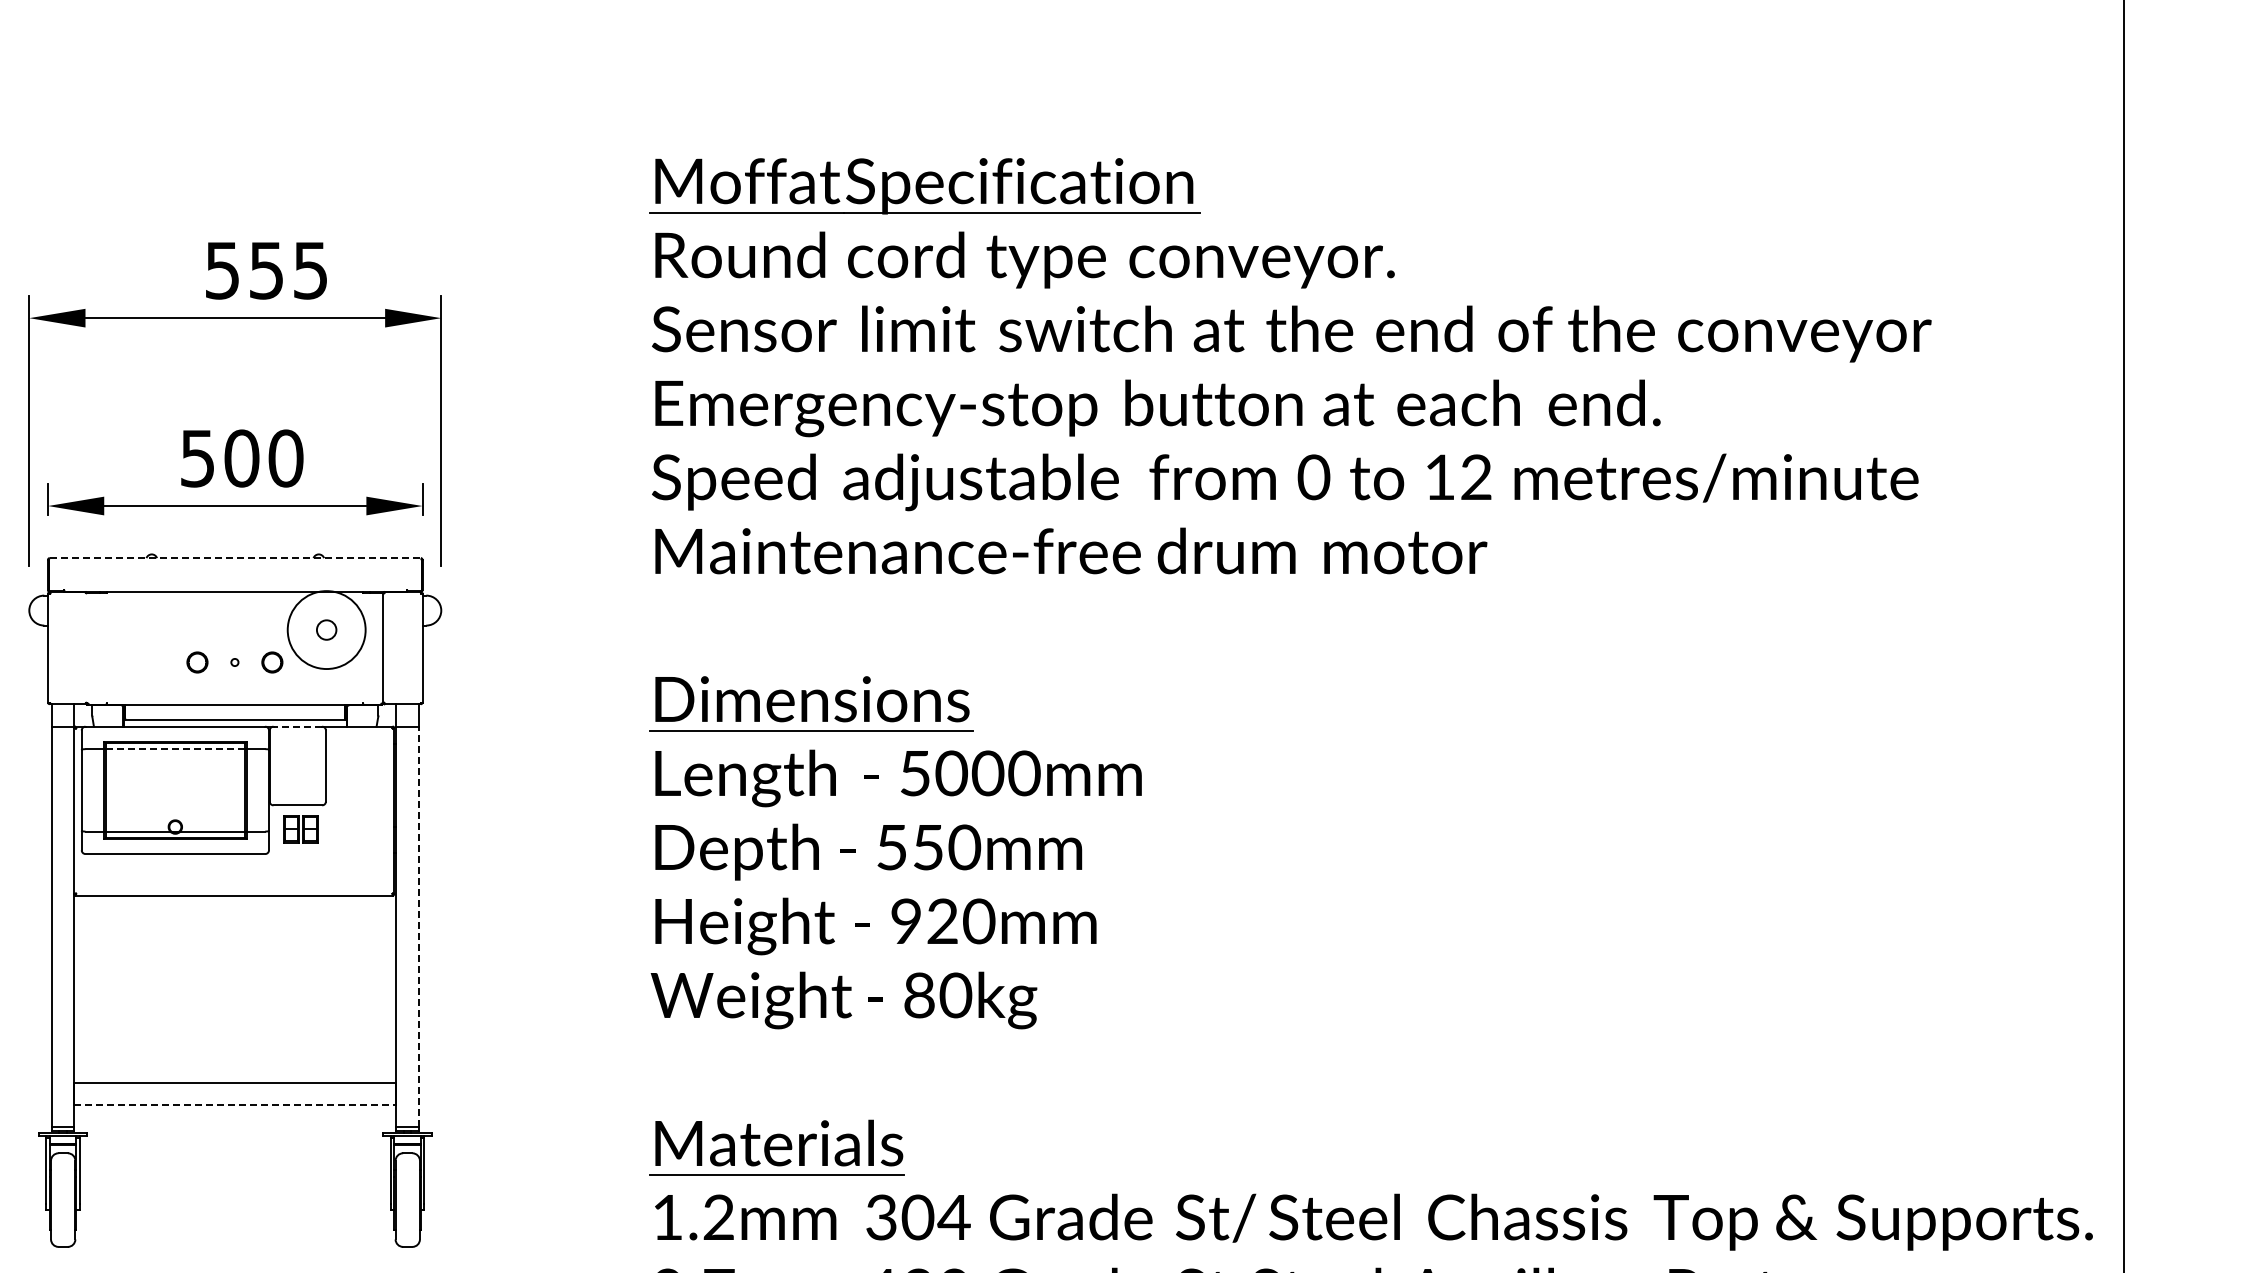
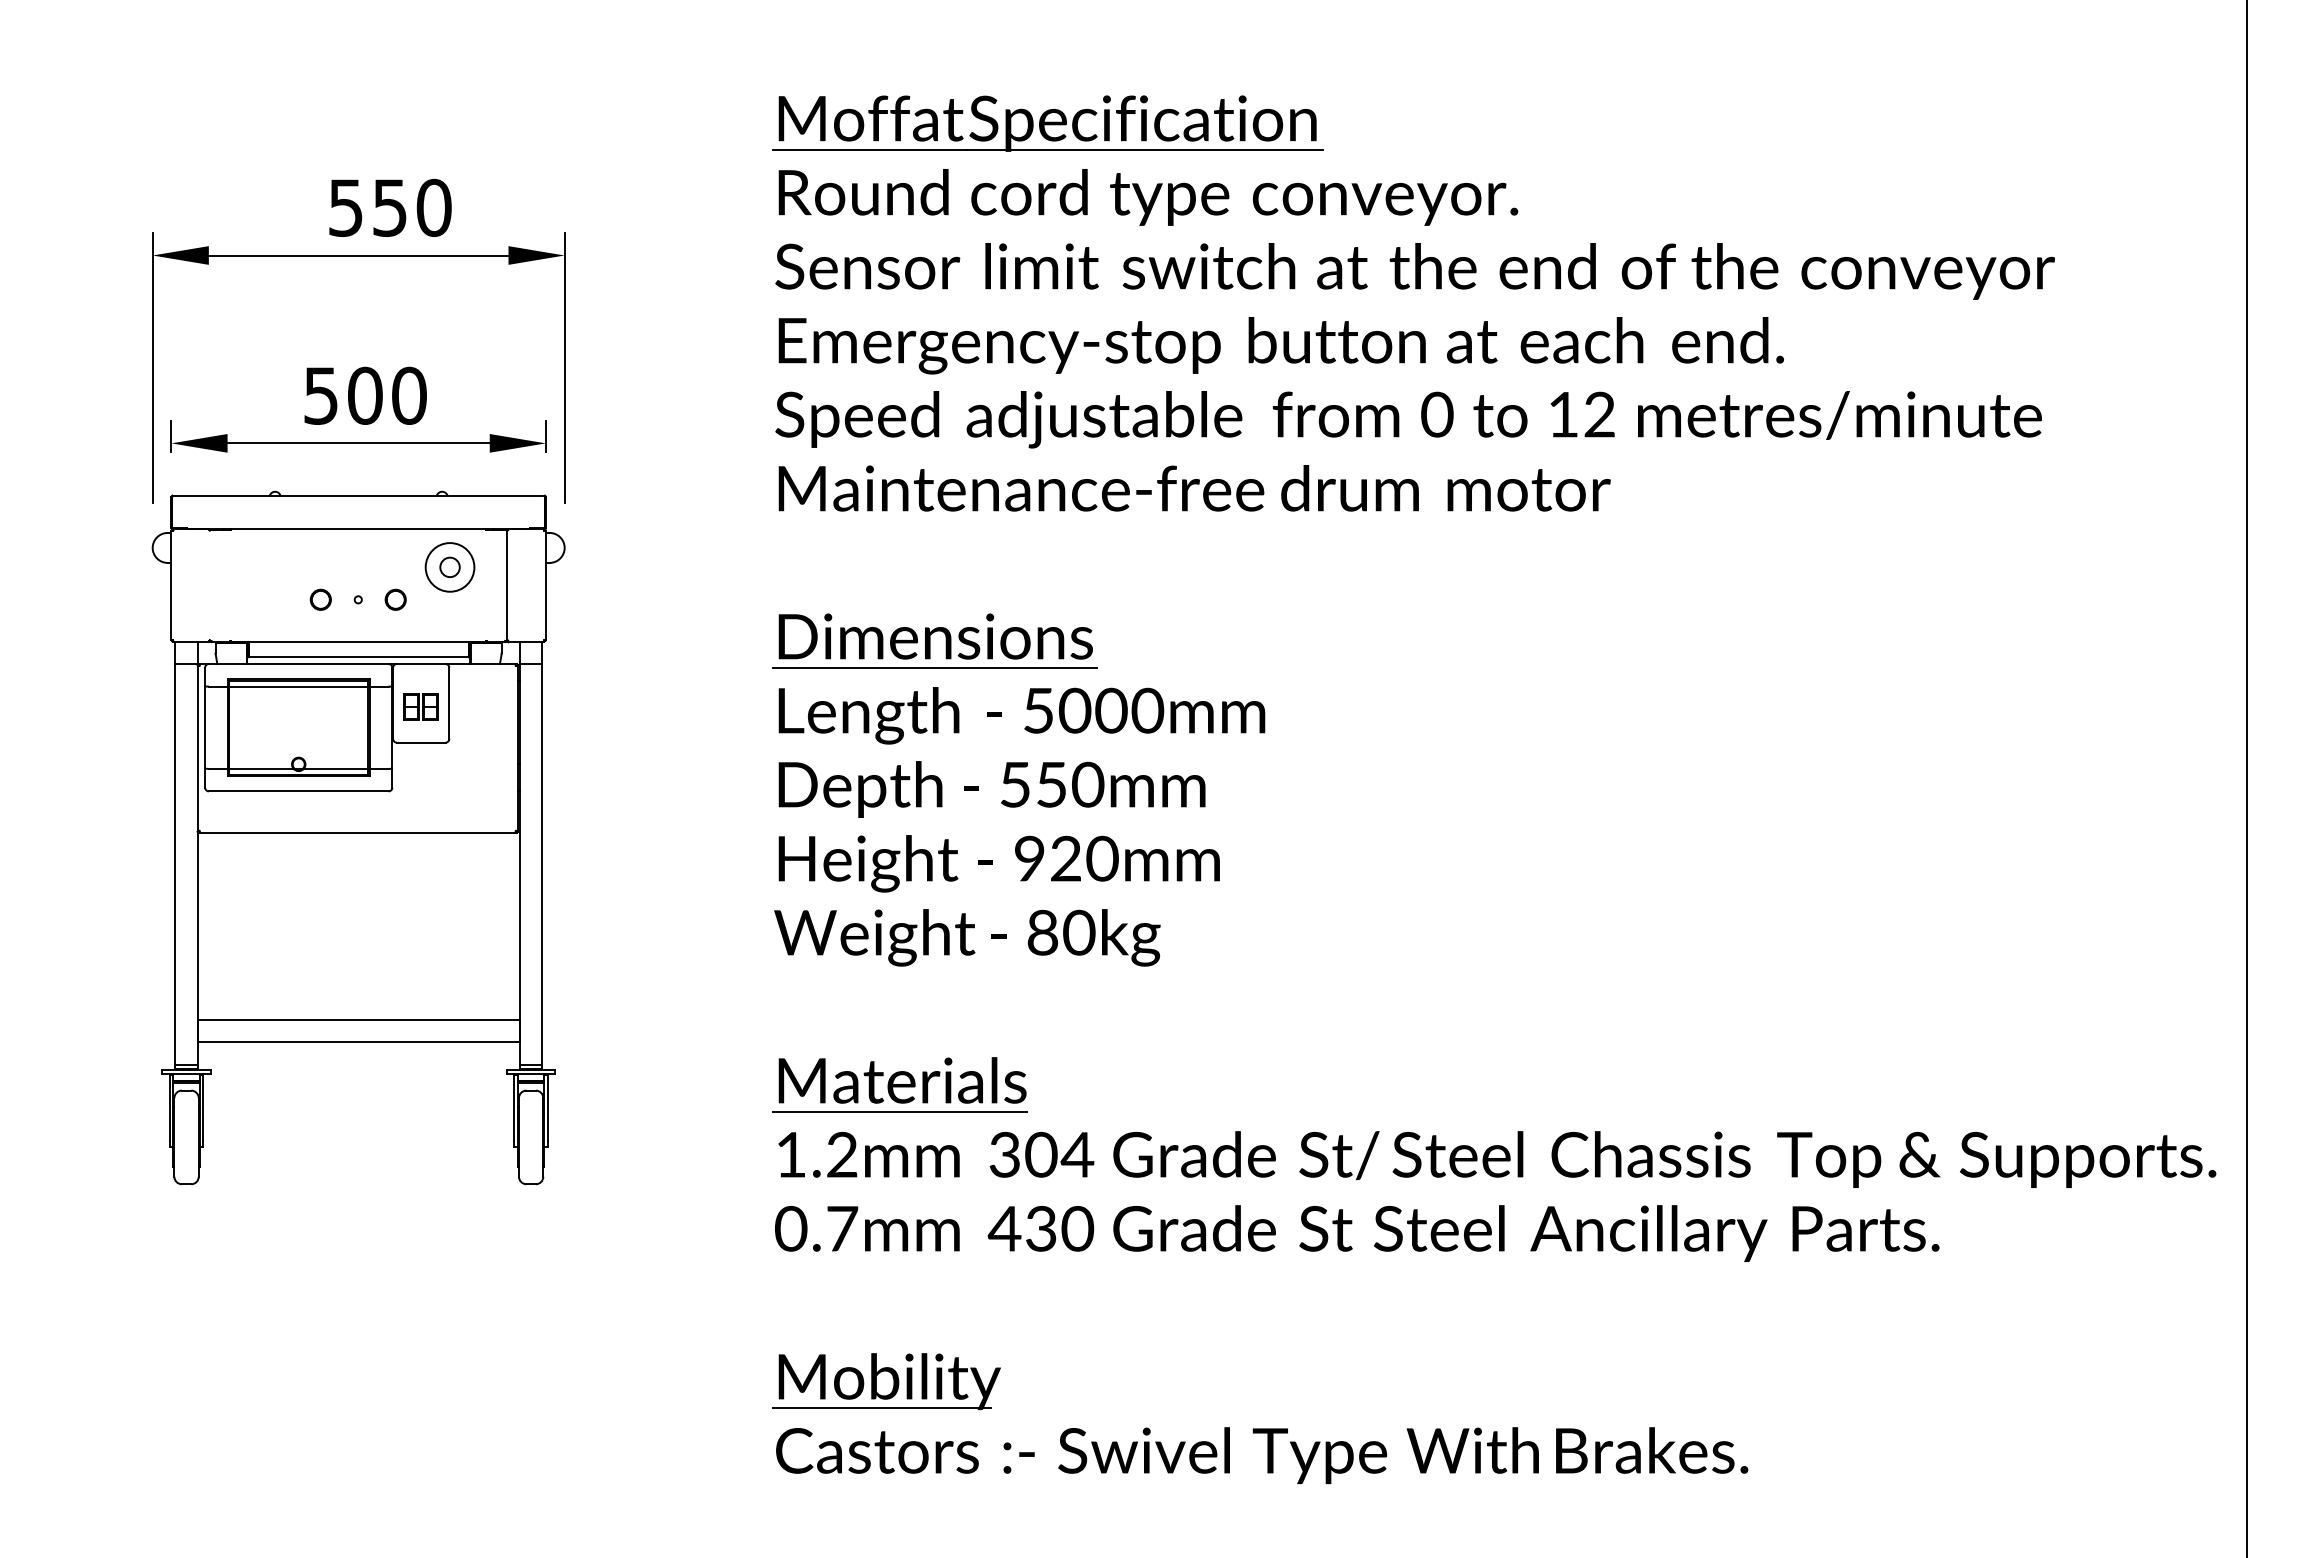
text: (310, 270) -> (433, 207), 555 -> 550
line: (235, 558) -> (358, 495), dashed -> solid
circle: (326, 630) -> (449, 567), size x0.62
line: (297, 727) -> (420, 664), dashed -> solid
line: (175, 749) -> (298, 686), dashed -> solid
part: (300, 829) -> (420, 706), moved
line: (419, 926) -> (542, 863), dashed -> solid
line: (236, 1105) -> (359, 1042), dashed -> solid

